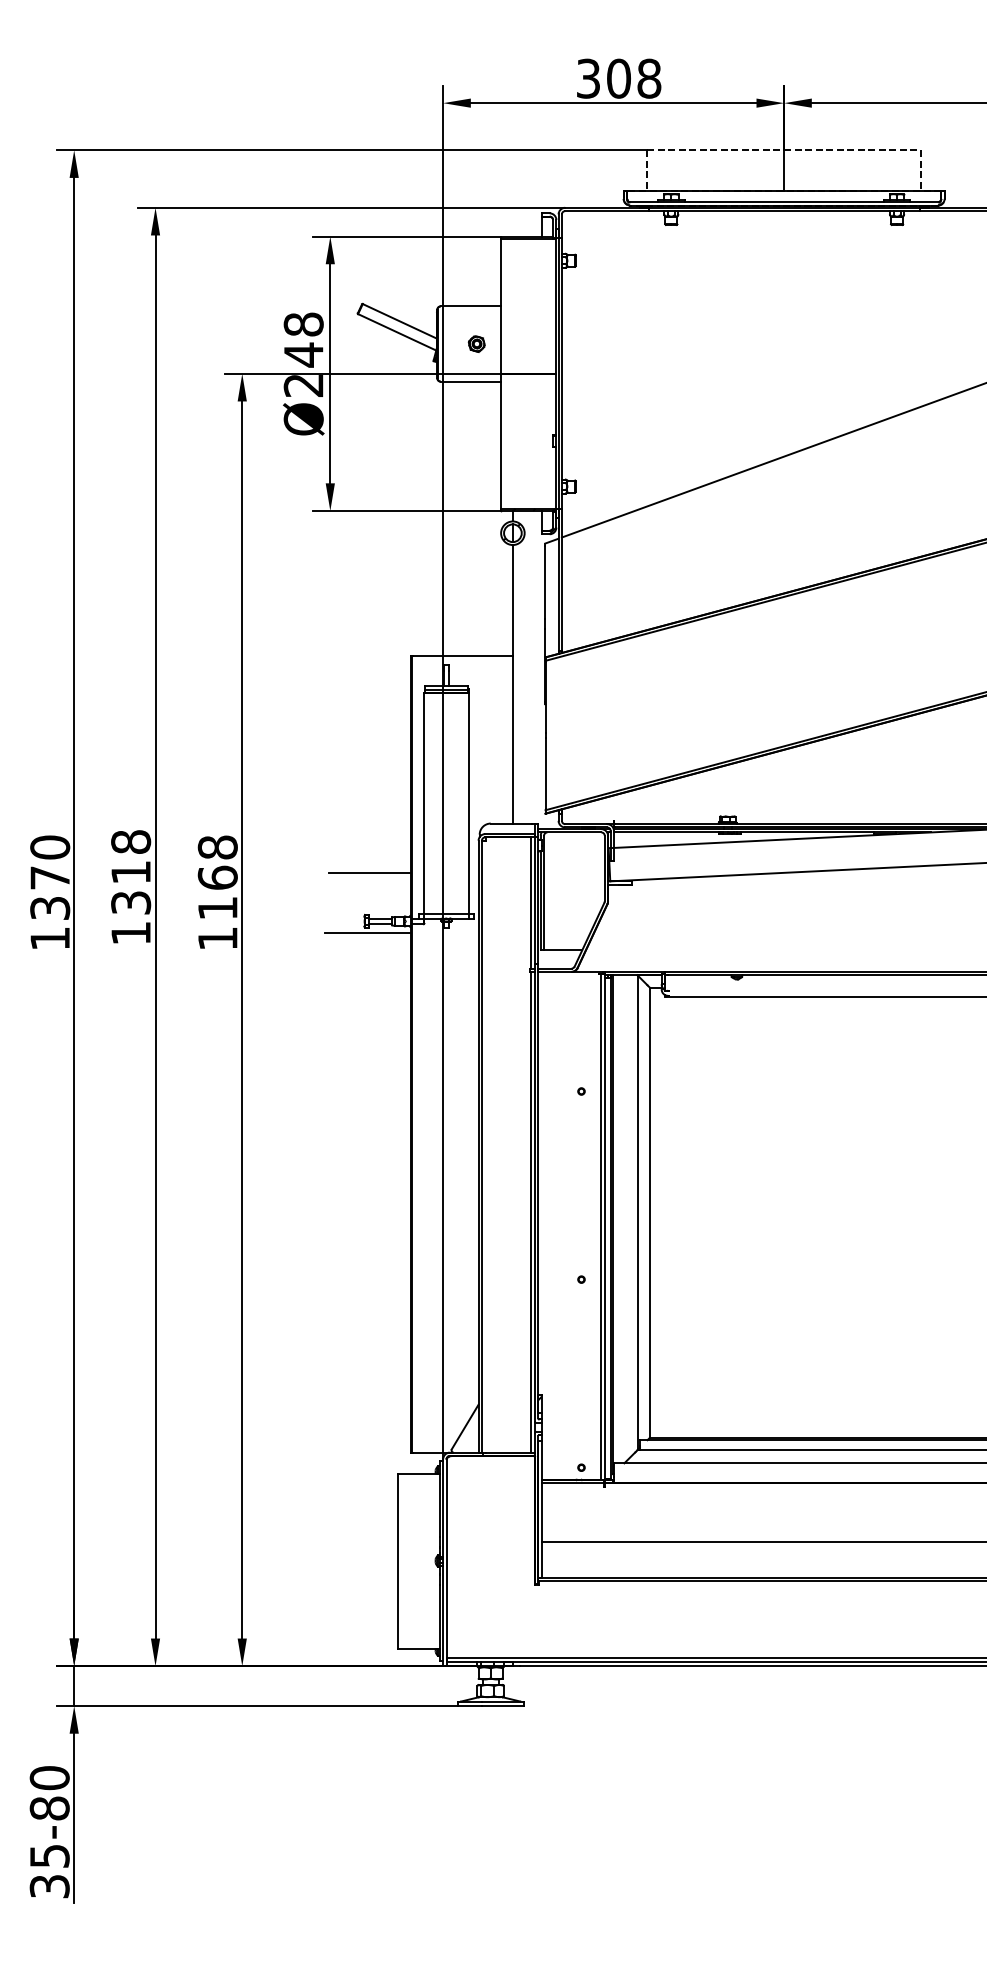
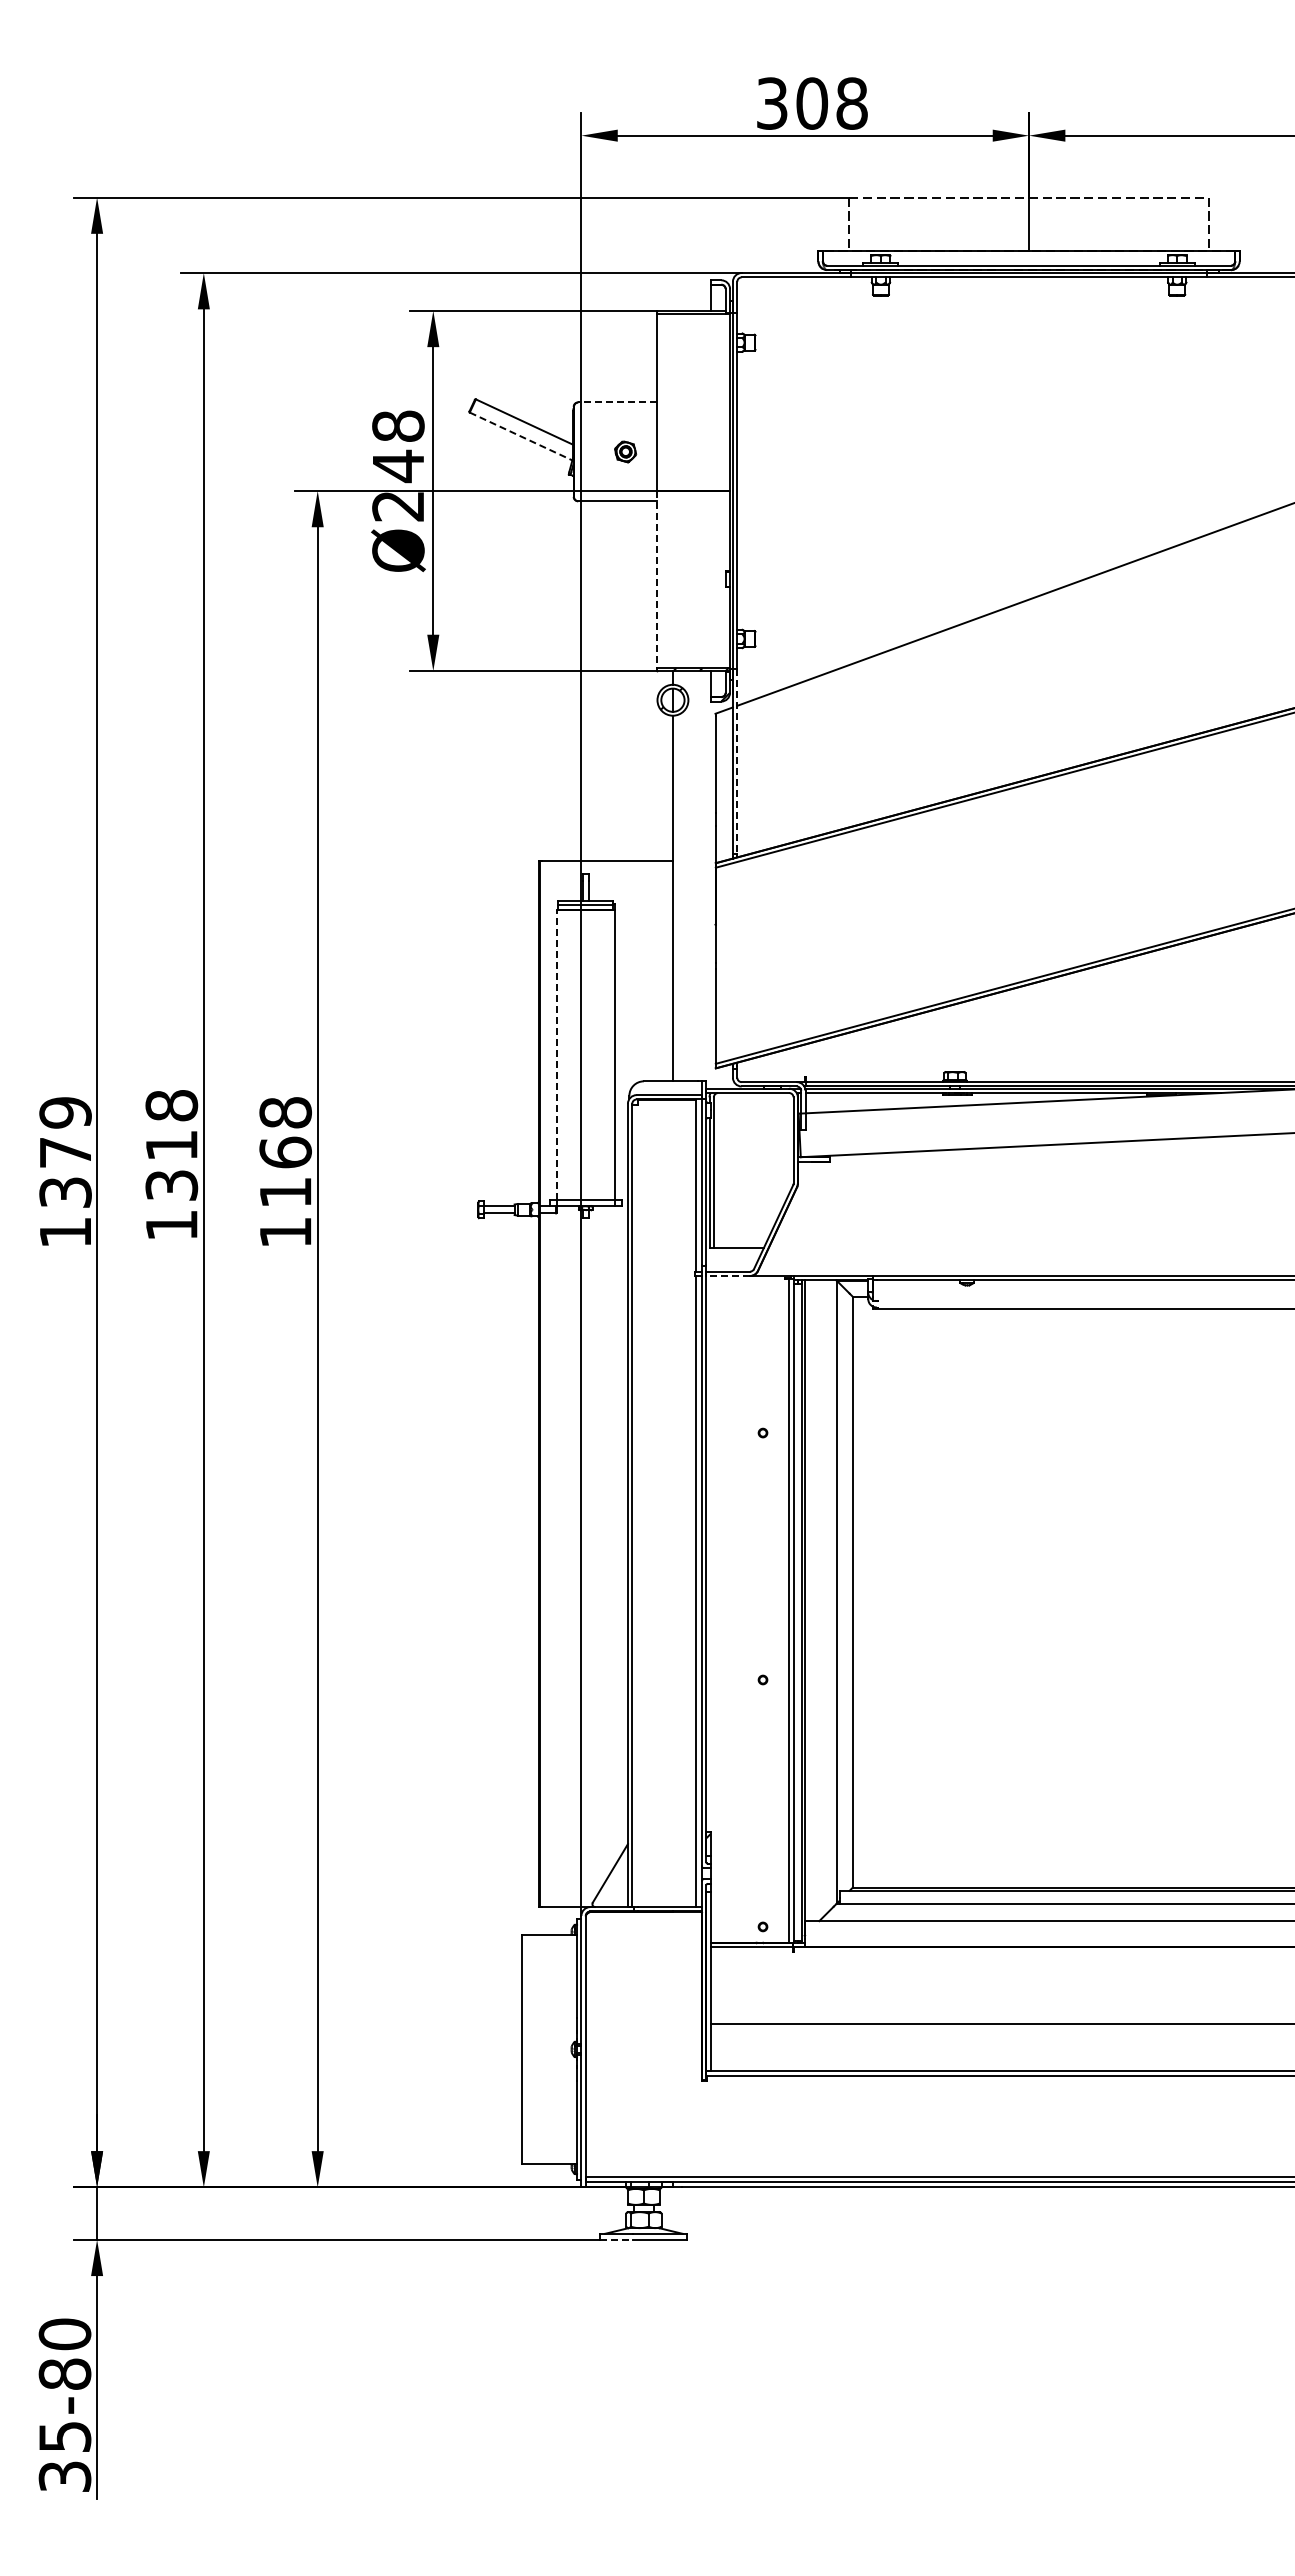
line: (470, 306) -> (617, 402), solid -> dashed
line: (397, 332) -> (521, 436), solid -> dashed
line: (501, 441) -> (657, 579), solid -> dashed
line: (562, 579) -> (737, 761), solid -> dashed
line: (424, 803) -> (556, 1054), solid -> dashed
text: (50, 847) -> (65, 1112), 1370 -> 1379
line: (369, 873) -> (484, 1146), removed
line: (367, 933) -> (482, 1225), removed
line: (555, 972) -> (728, 1276), solid -> dashed
line: (469, 1705) -> (616, 2239), solid -> dashed

